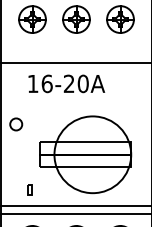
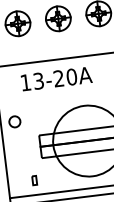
text: (46, 83) -> (38, 80), 16-20A -> 13-20A

